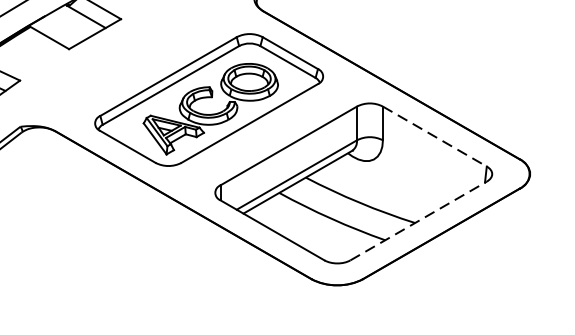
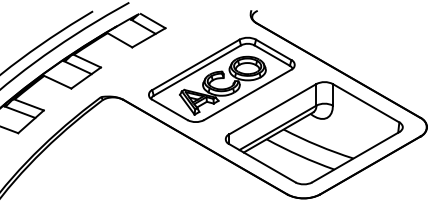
line: (435, 136) -> (366, 103), dashed -> solid
line: (419, 221) -> (356, 157), dashed -> solid

